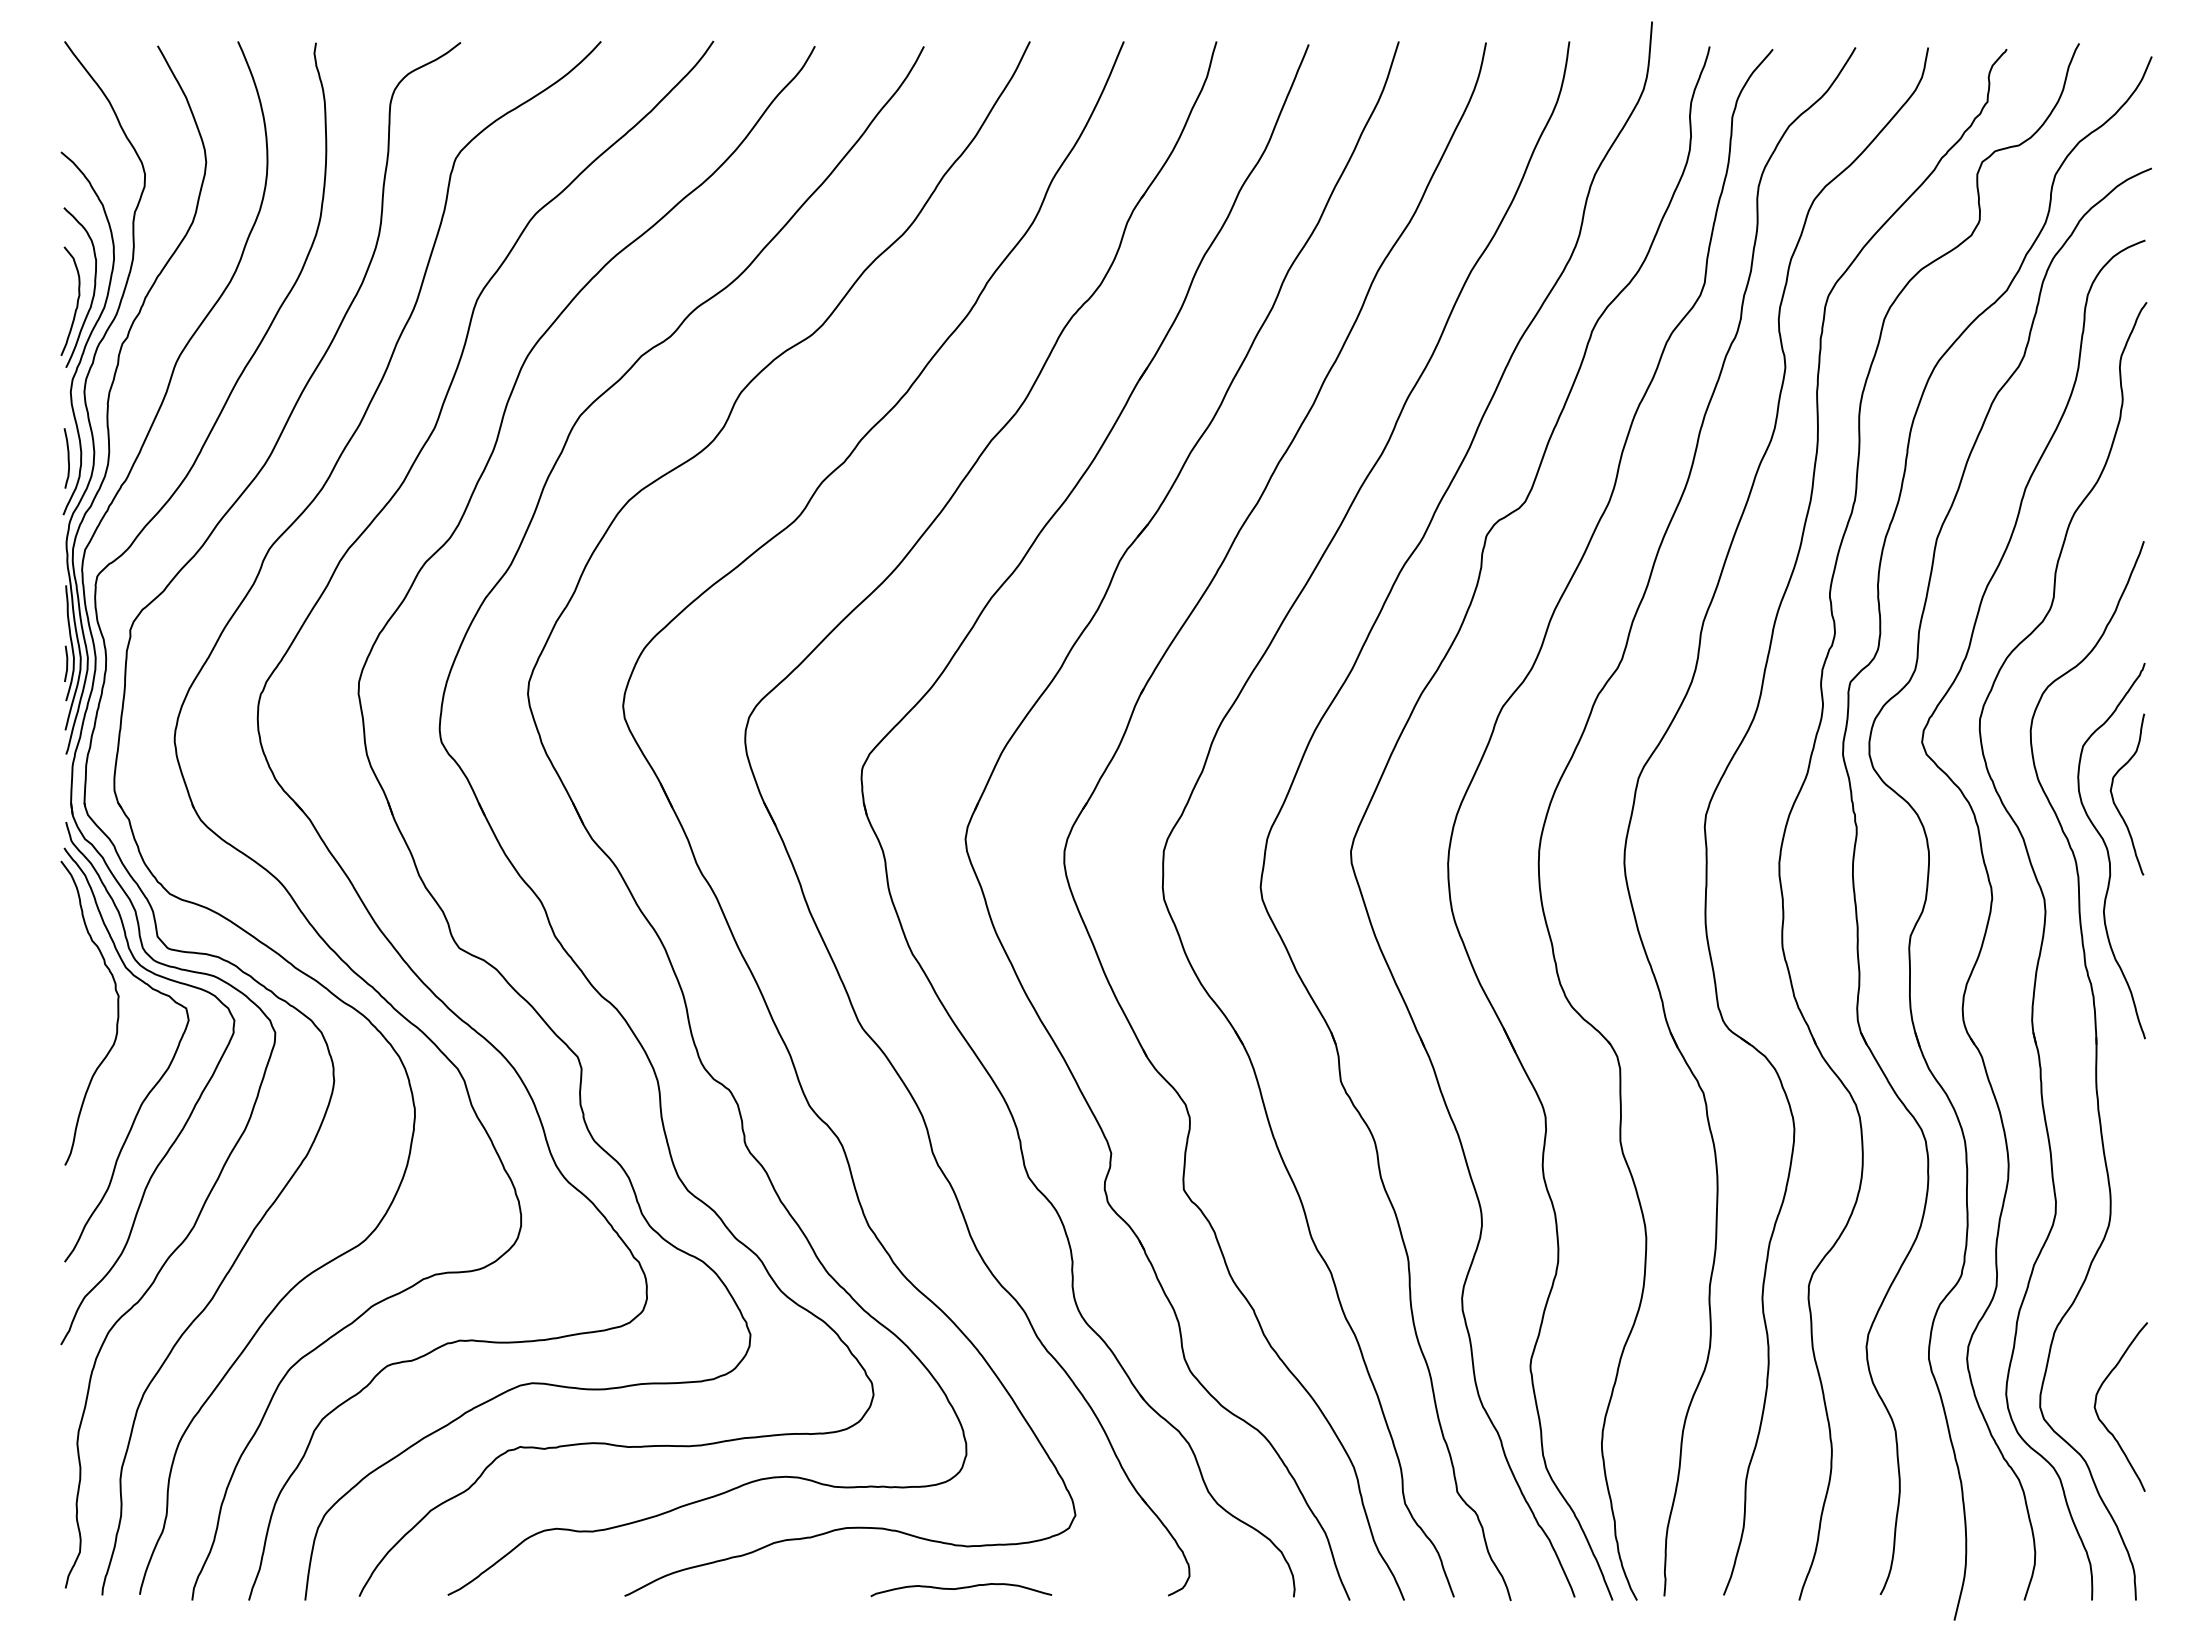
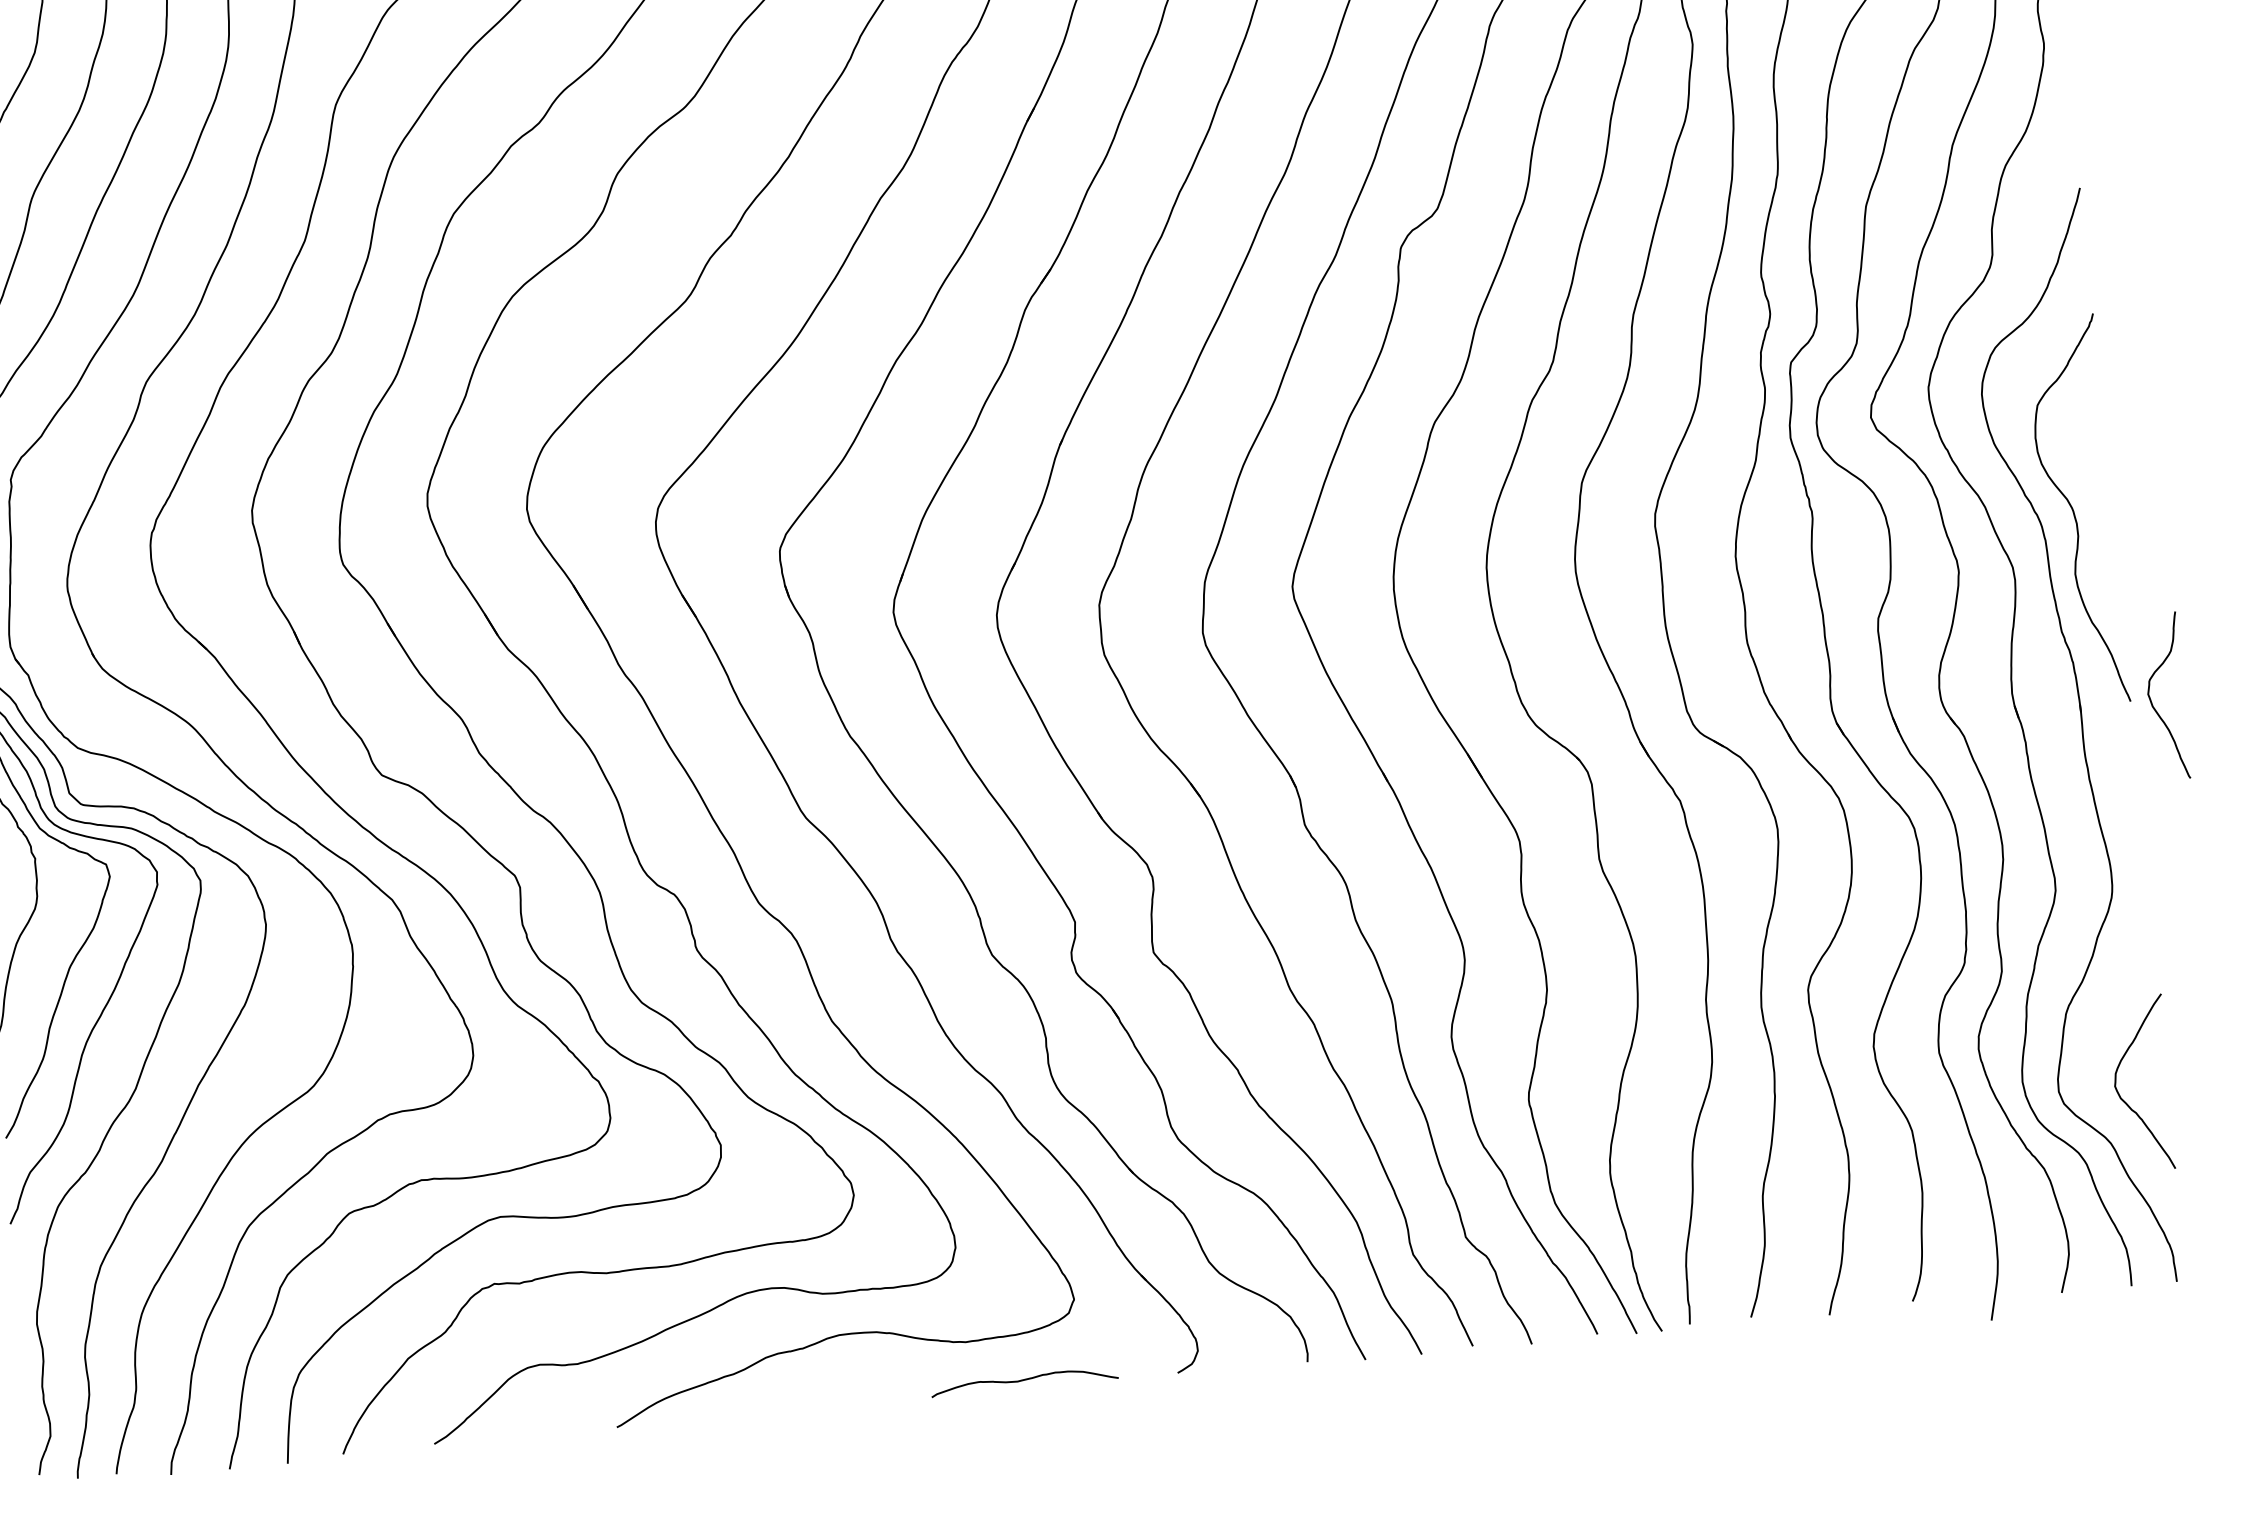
curve: (2113, 796) -> (2151, 699), moved
curve: (960, 1589) -> (1023, 1381), moved

